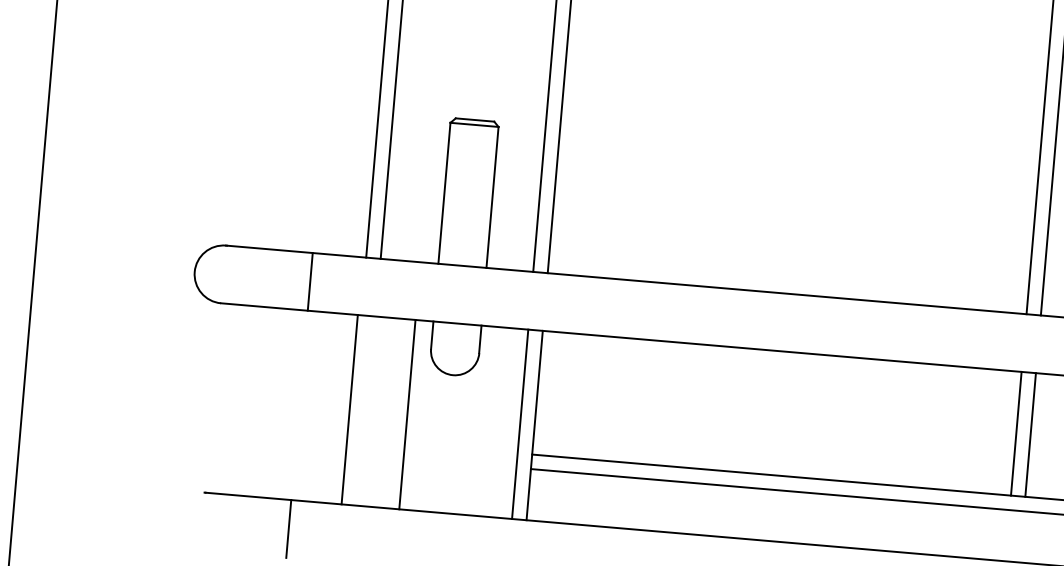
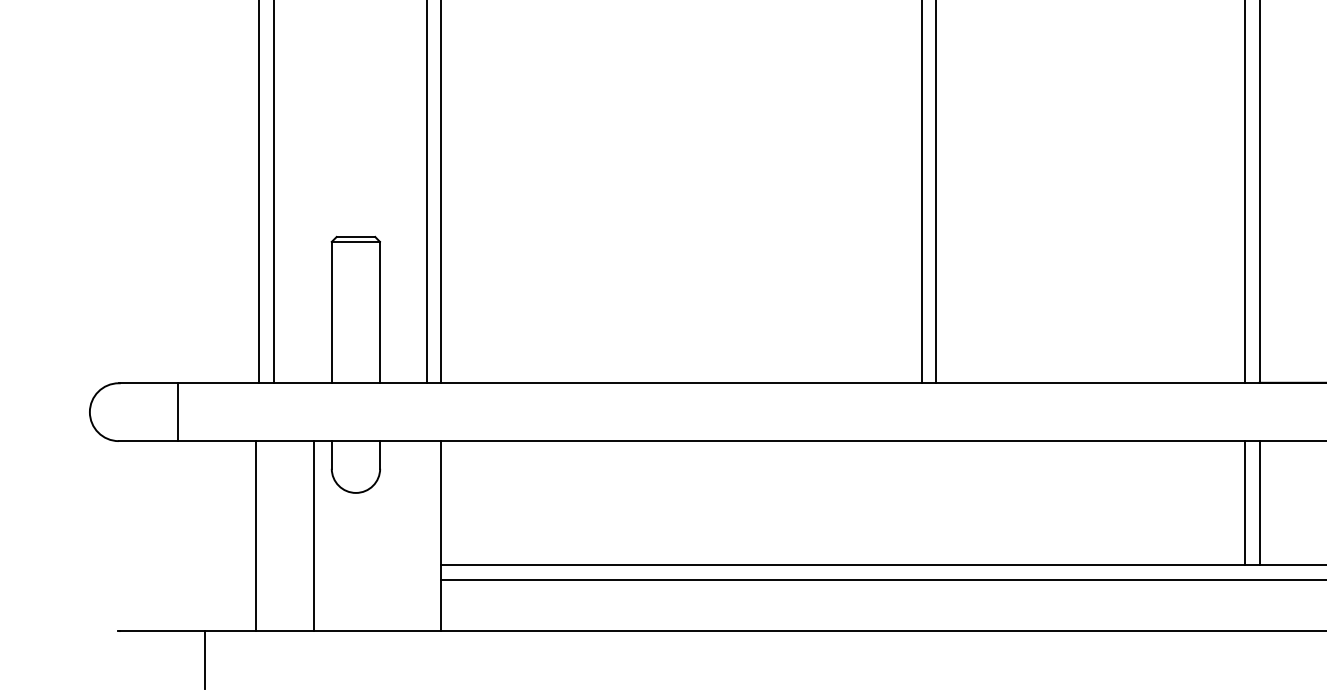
line: (309, 282) -> (177, 412), moved
line: (519, 424) -> (426, 536), removed
line: (1016, 434) -> (921, 503), removed
line: (1031, 435) -> (936, 503), removed

